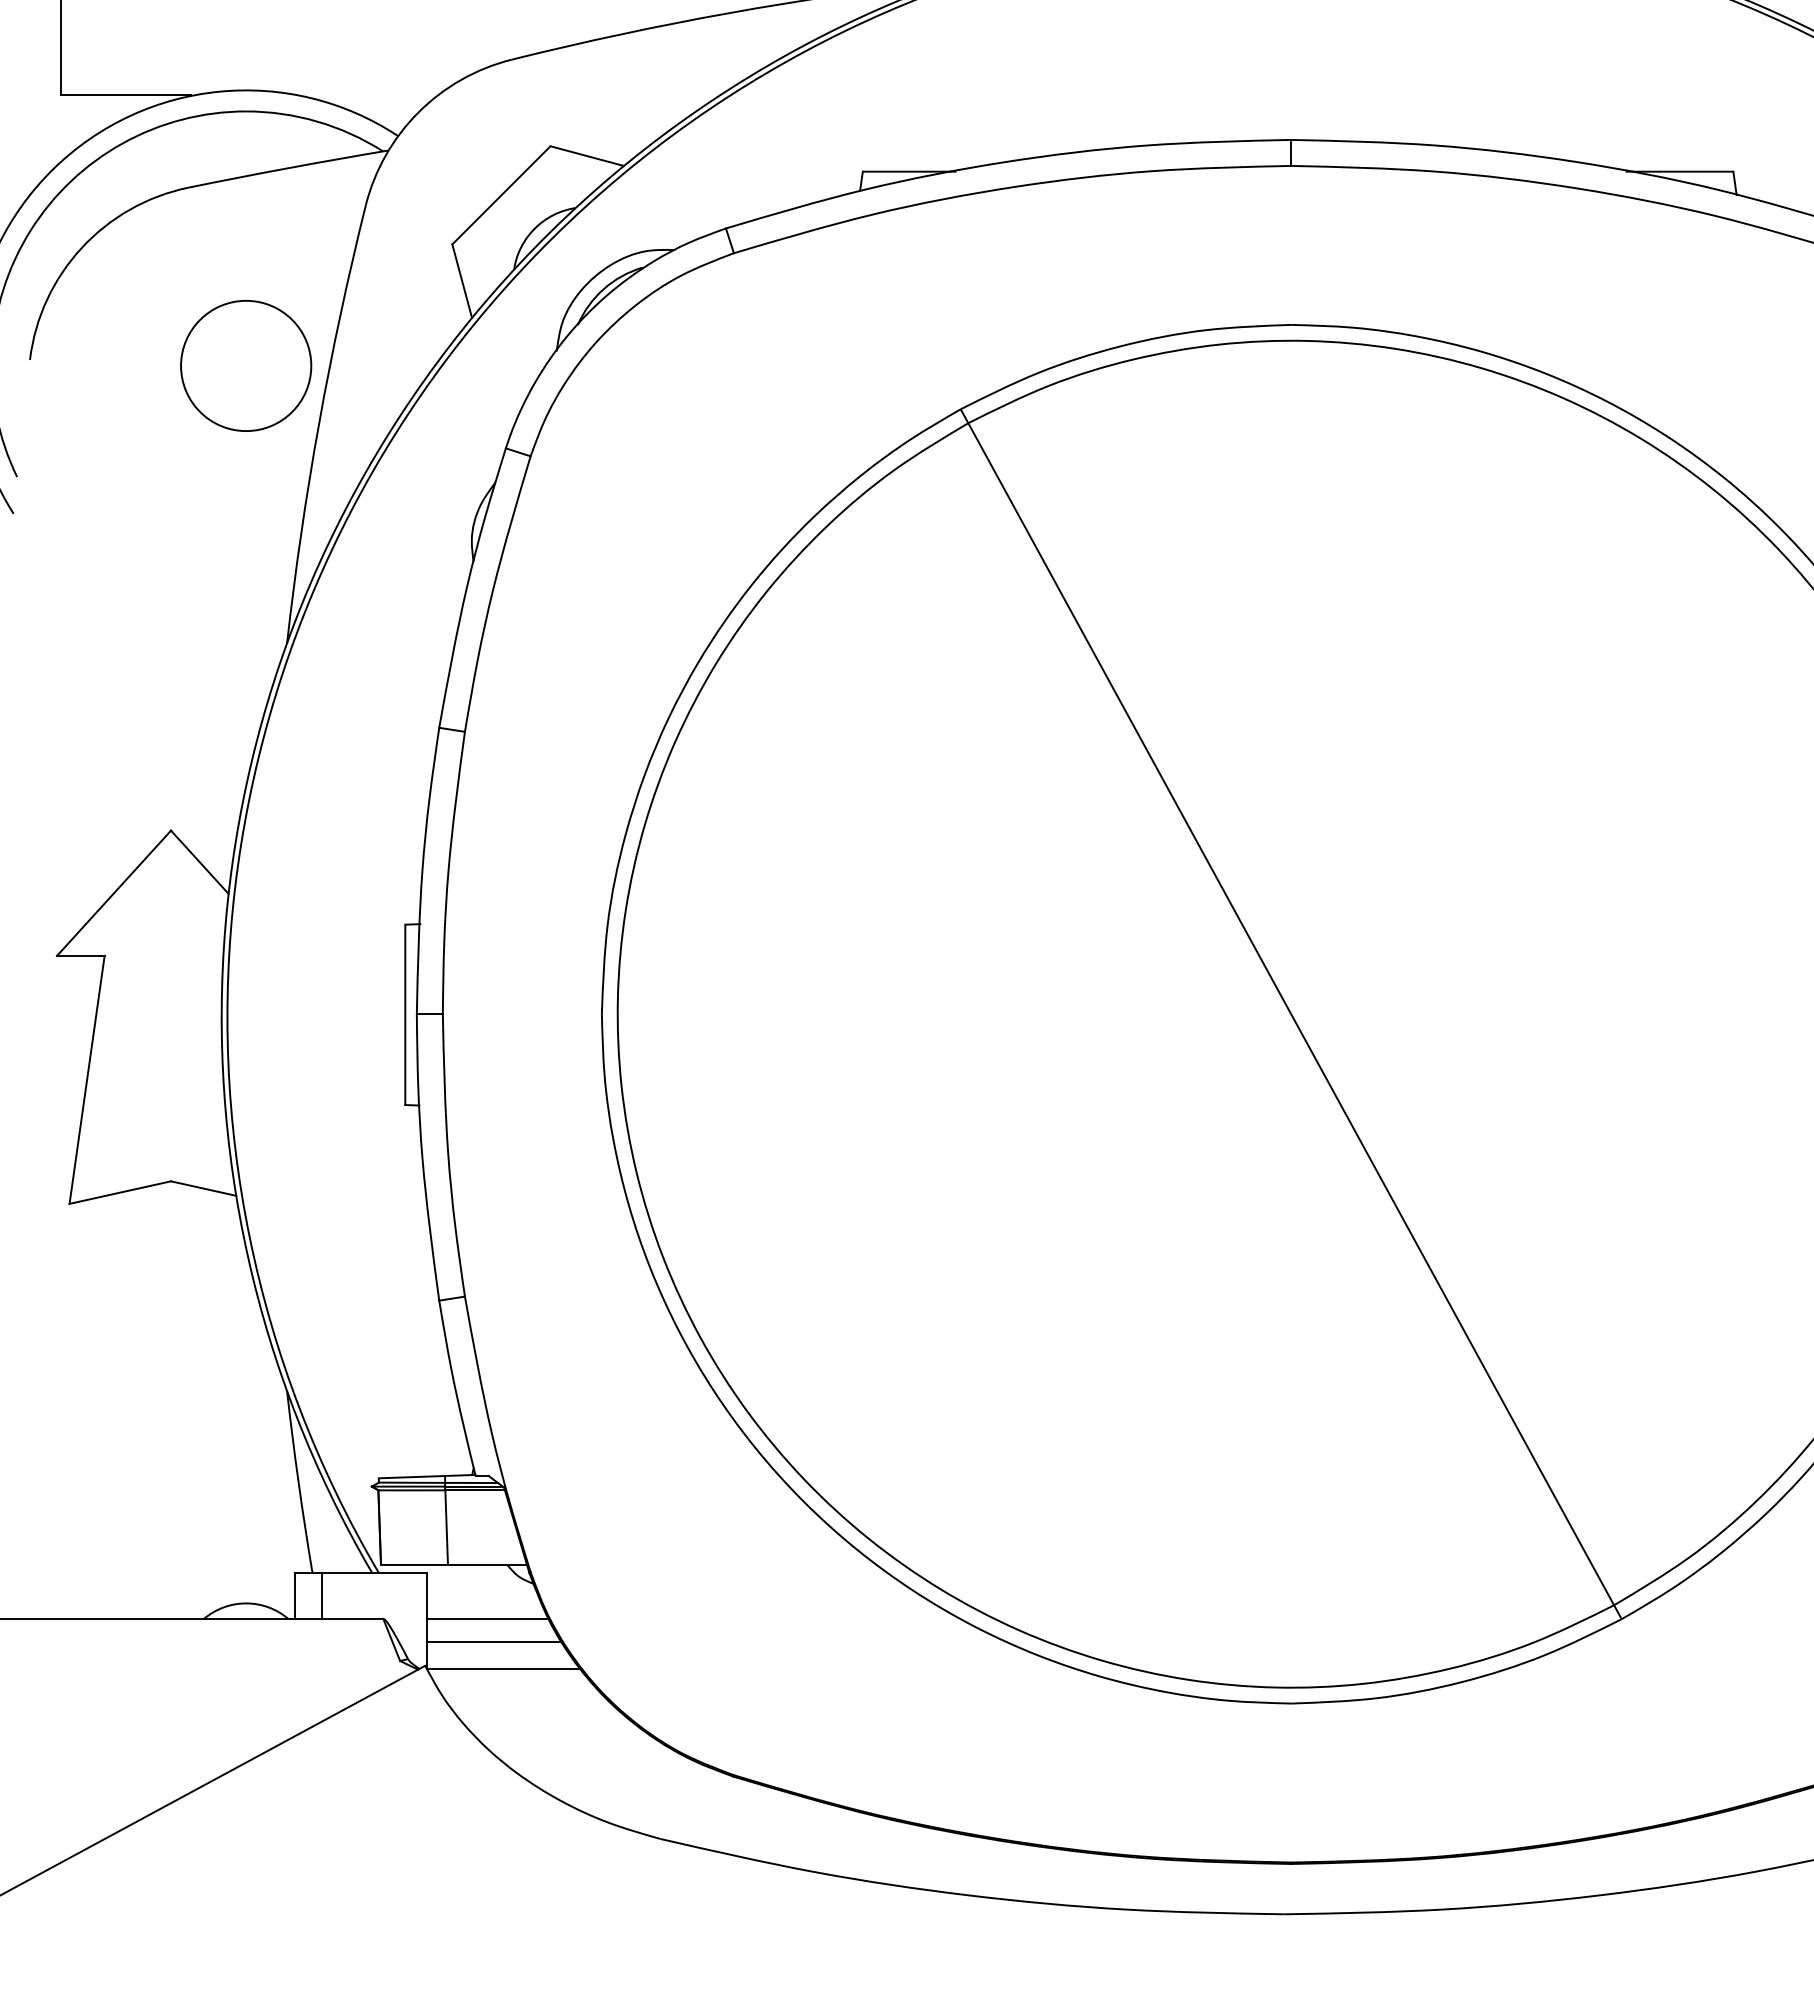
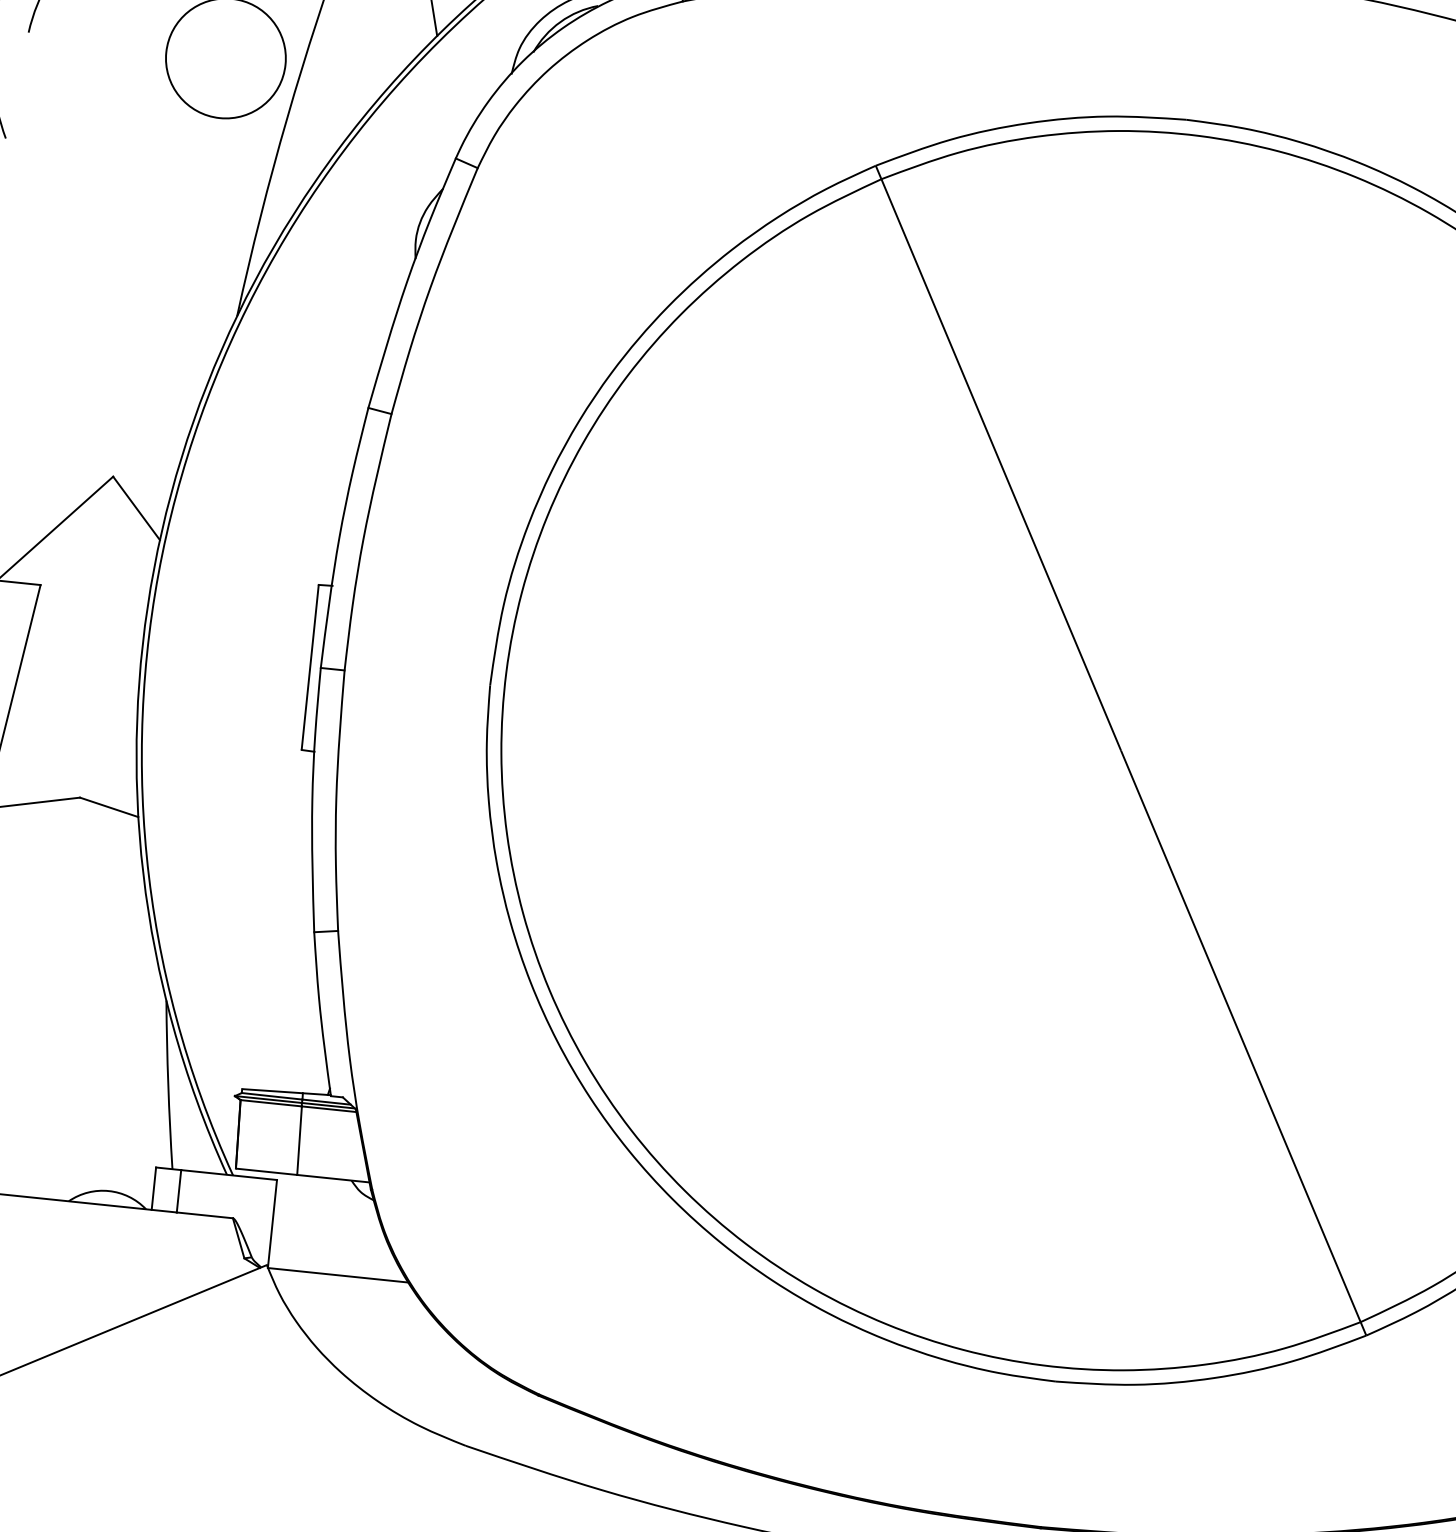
line: (487, 1618) -> (328, 1227), removed
line: (494, 1642) -> (332, 1250), removed

